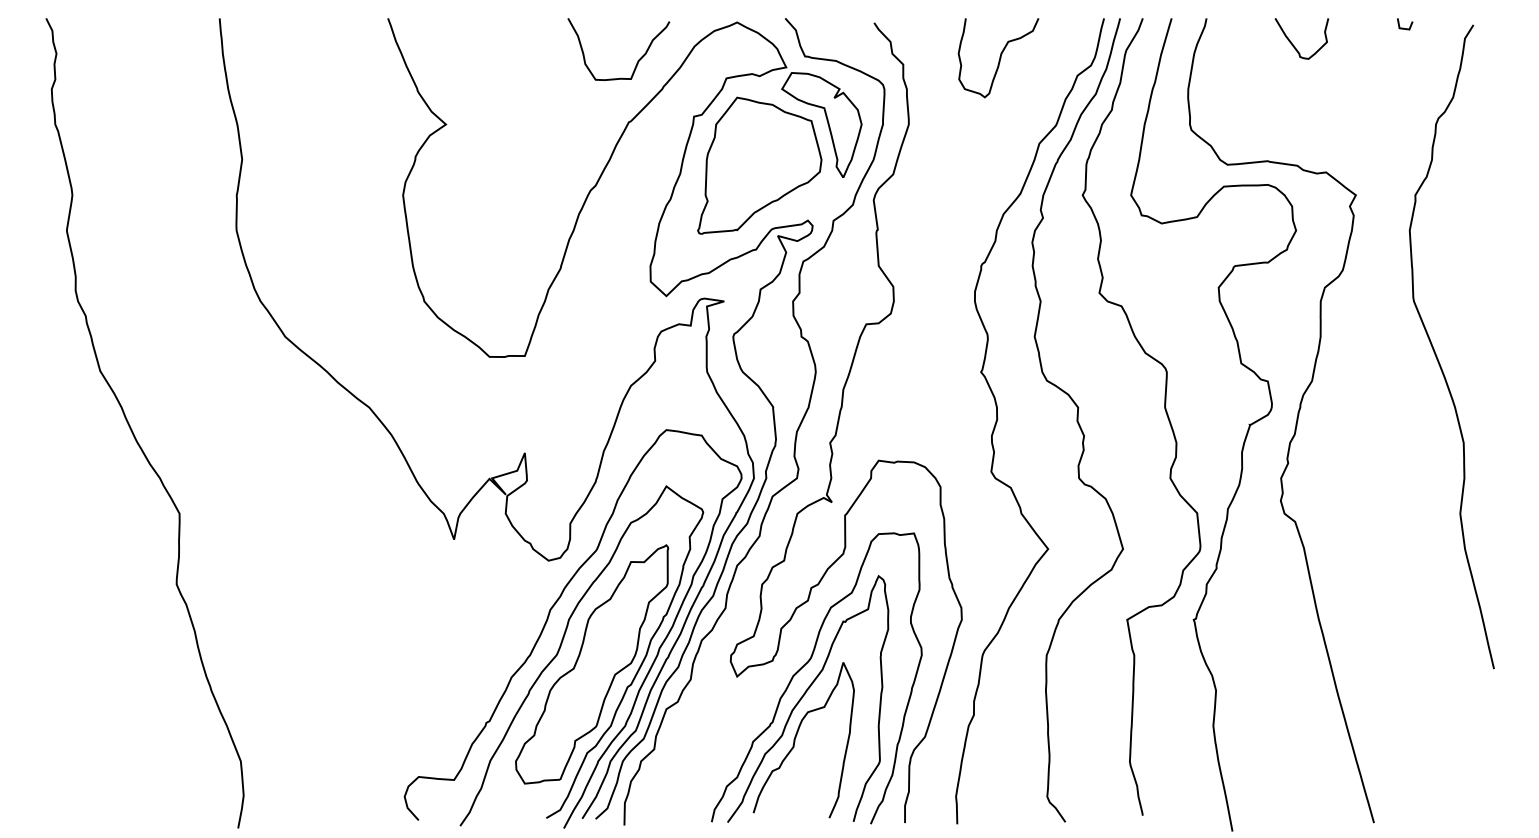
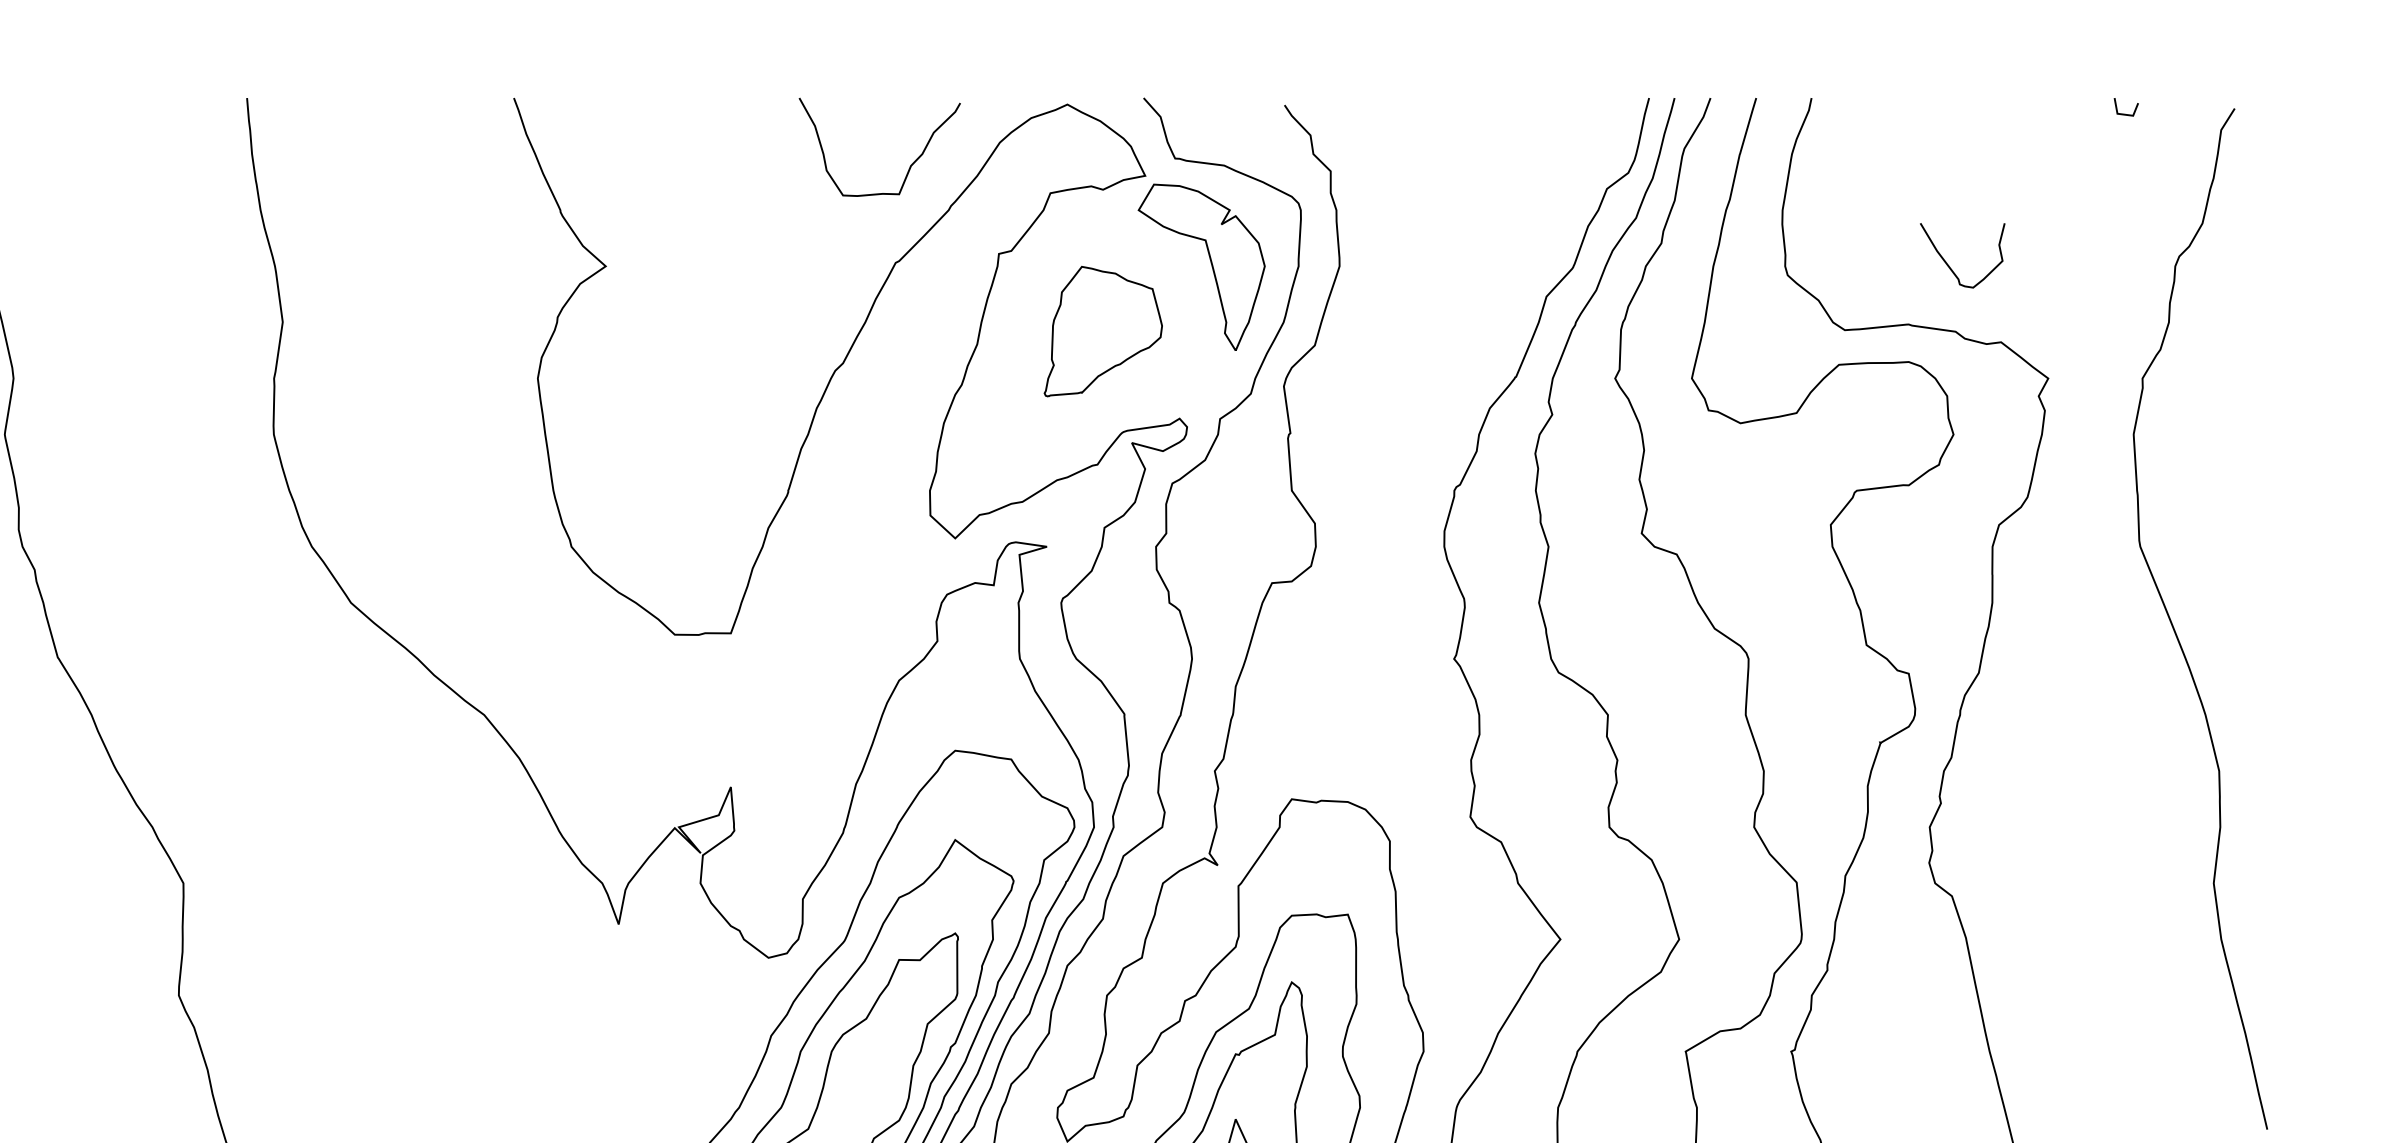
curve: (1294, 45) -> (1950, 266), moved
curve: (999, 58) -> (1483, 161), removed
part: (759, 165) -> (1102, 331), size x0.6

